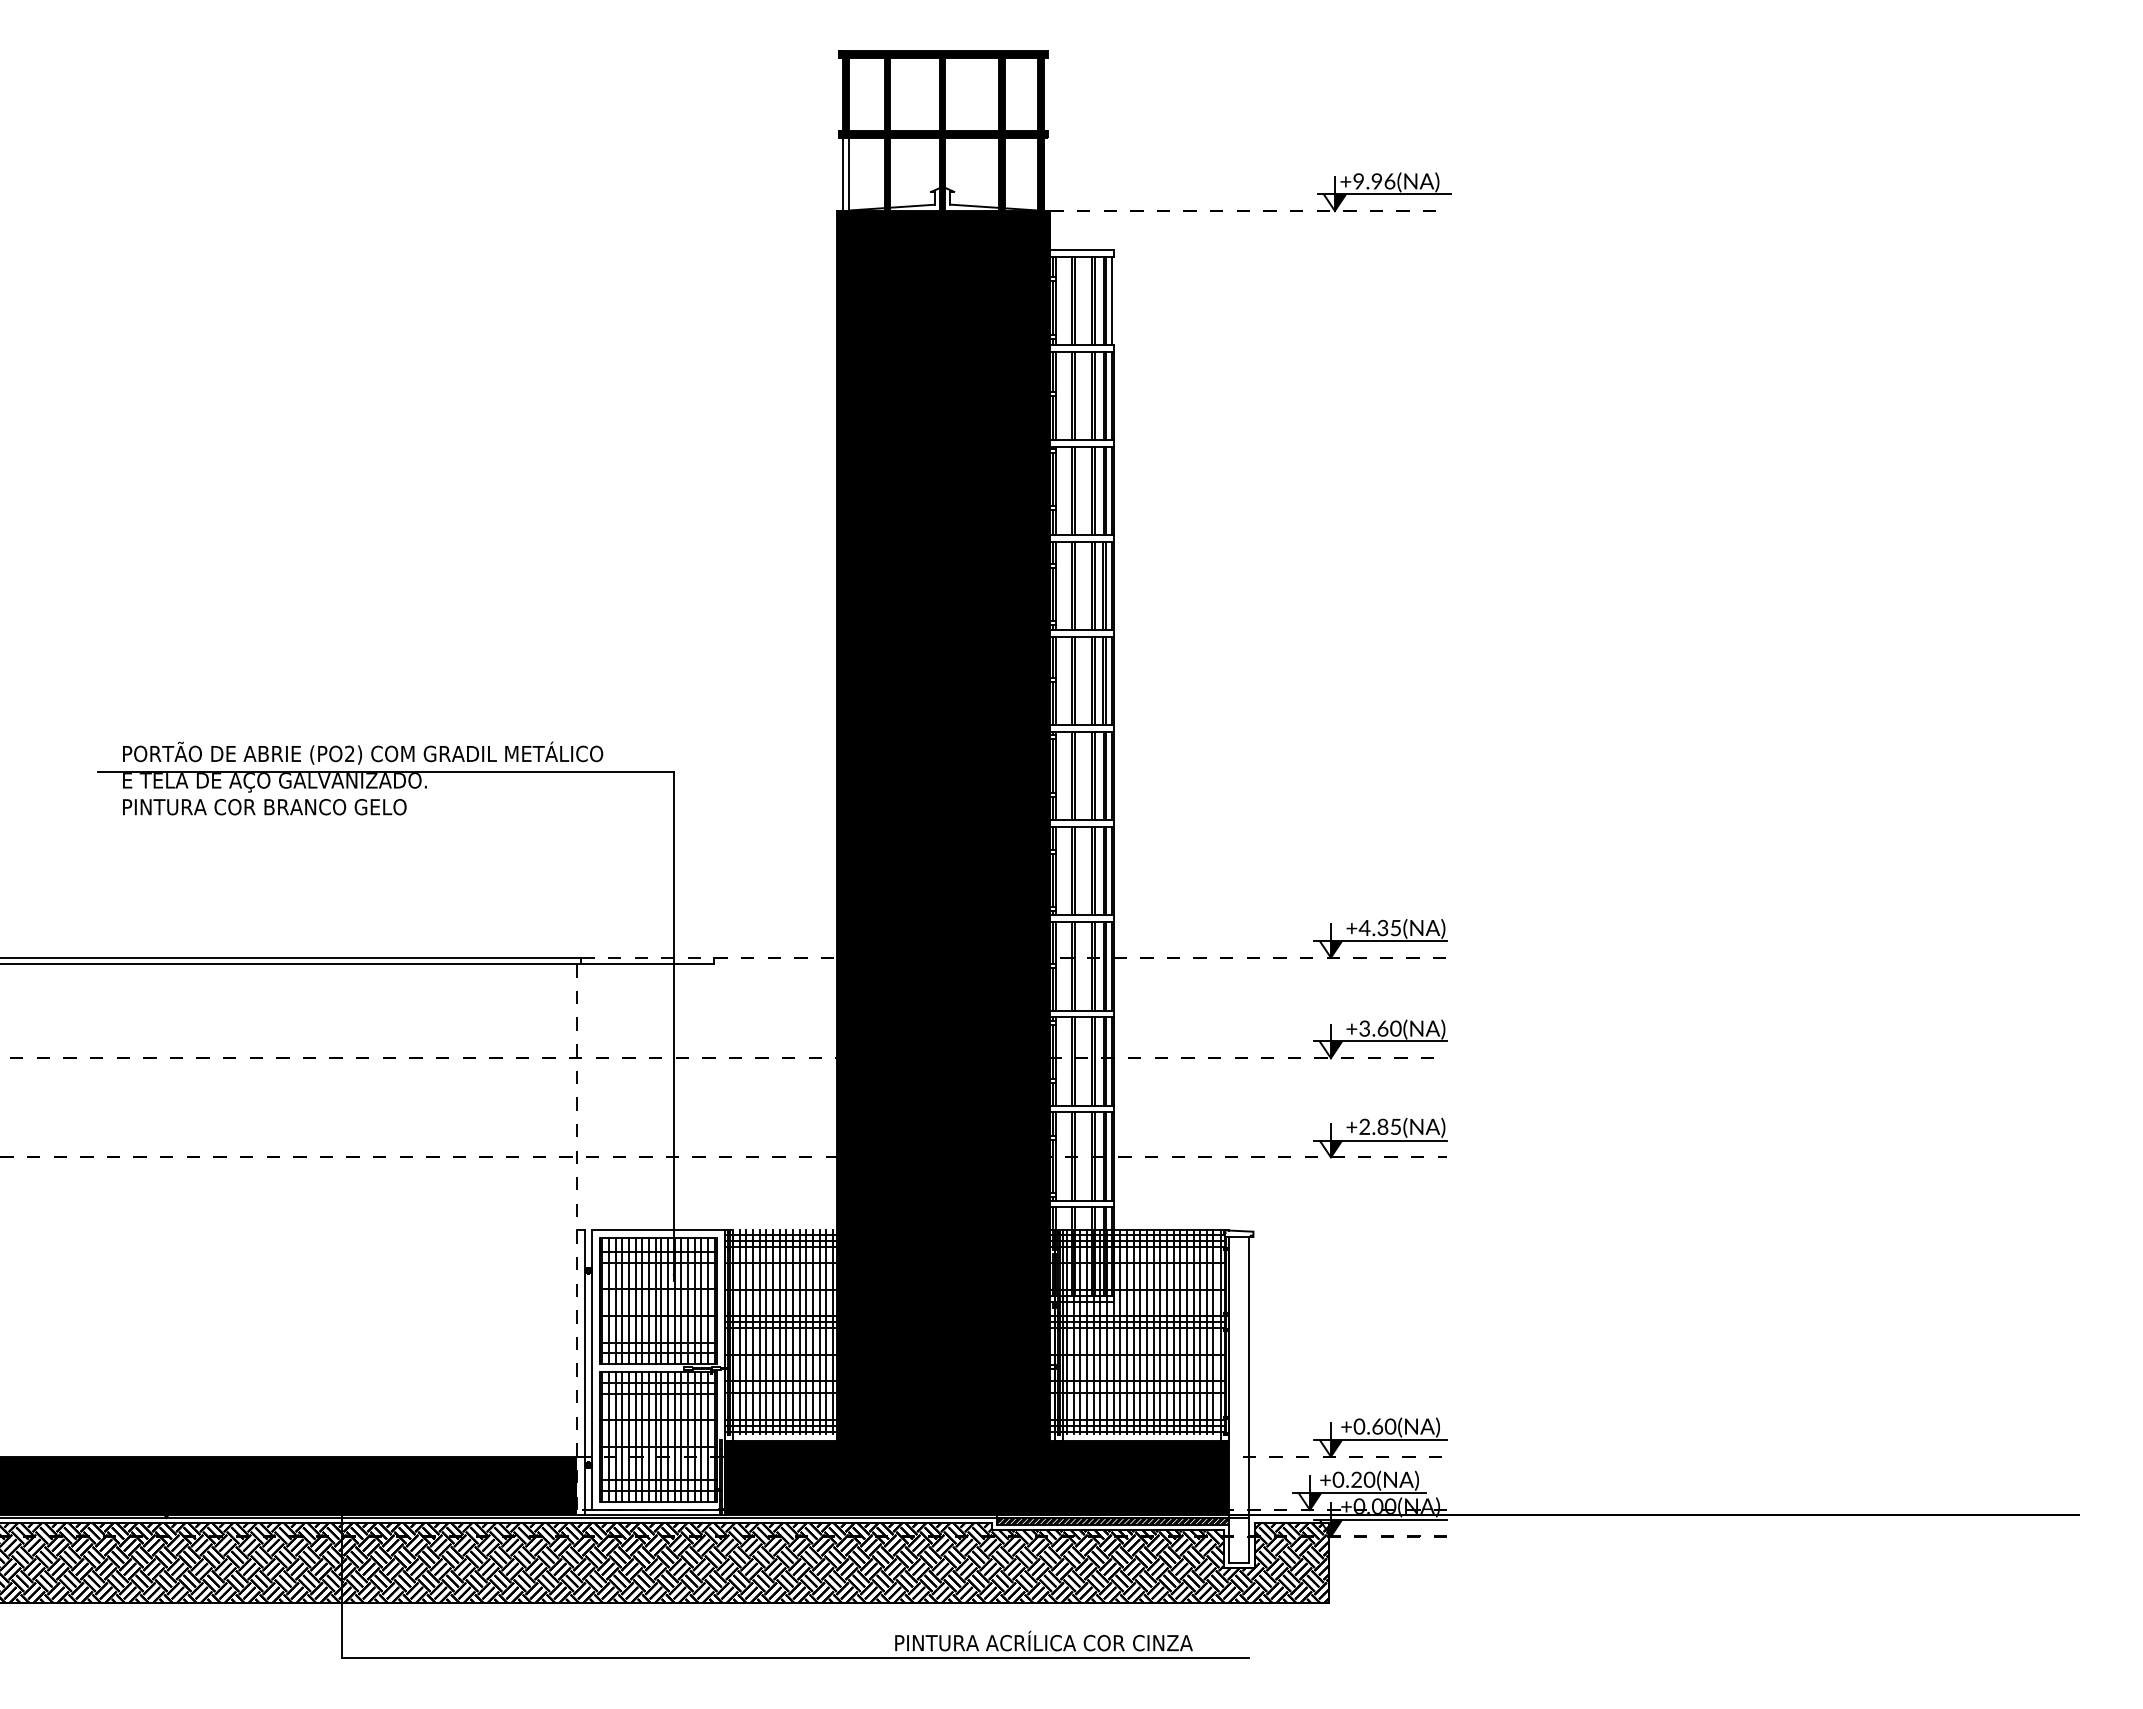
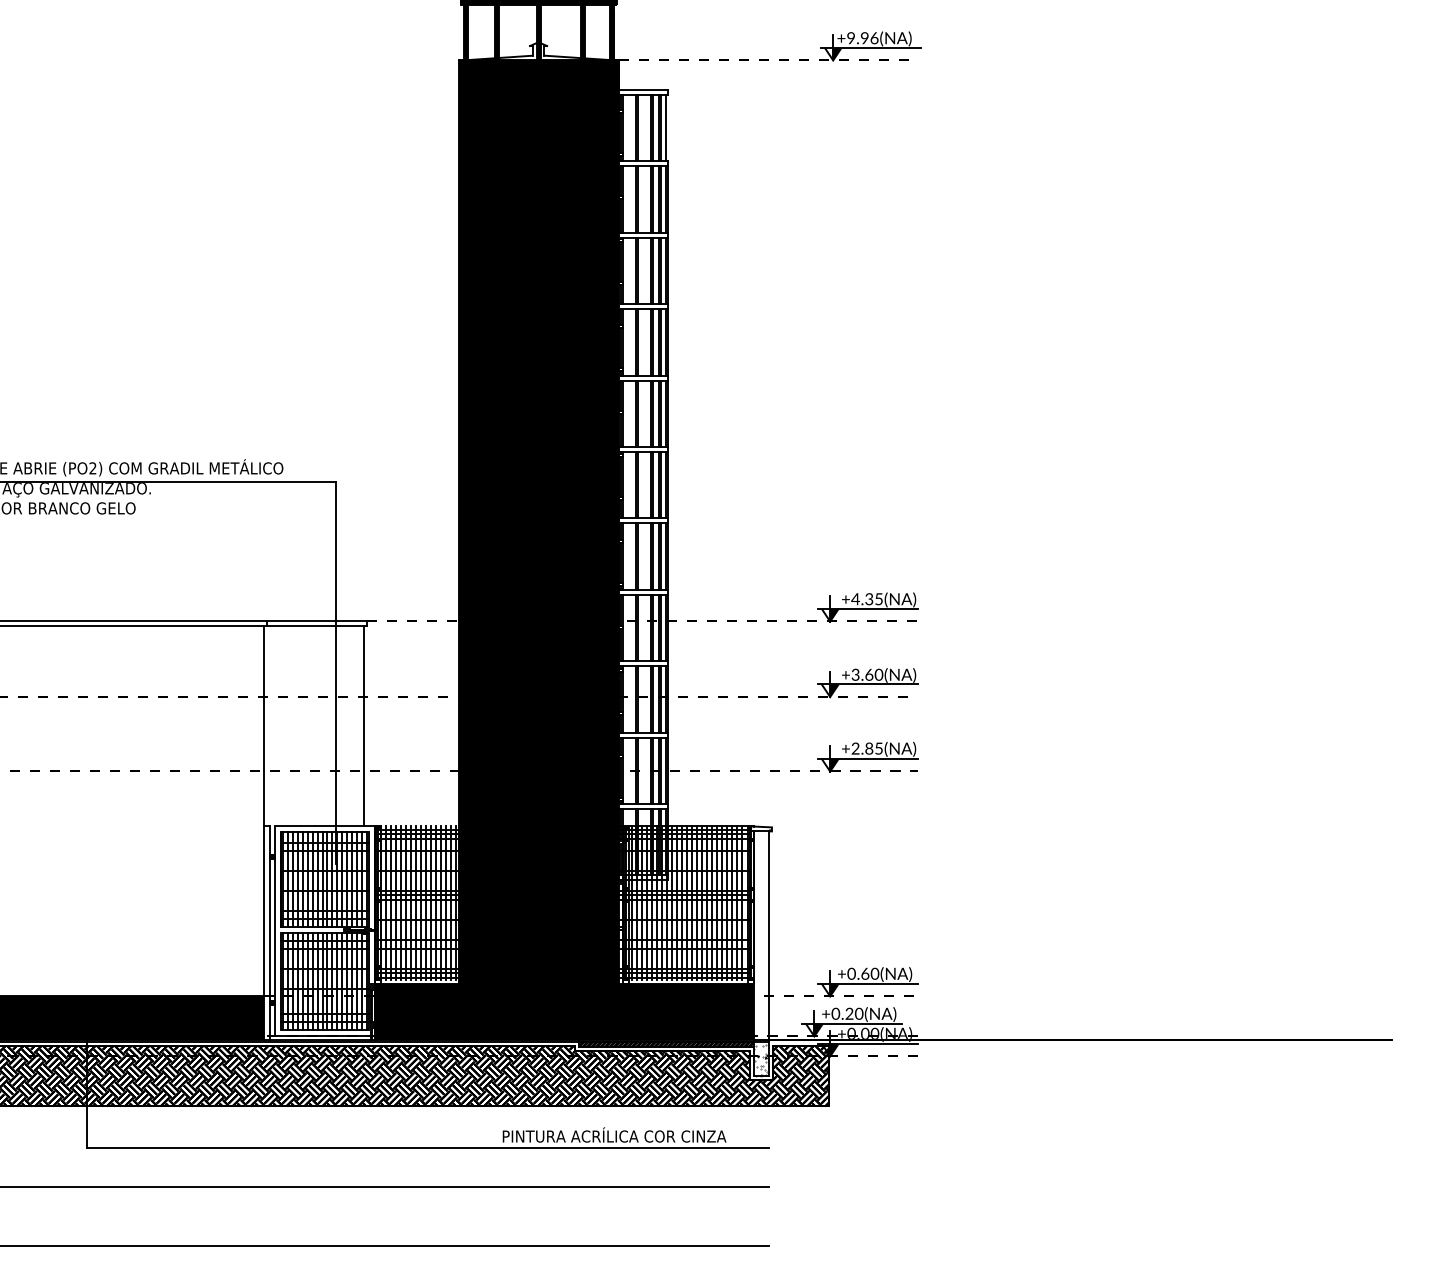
fill: (845, 173) -> (465, 32), added
line: (647, 957) -> (316, 621), dashed -> solid
line: (710, 1097) -> (364, 726), added
line: (577, 1240) -> (264, 834), dashed -> solid
hatch: (1237, 1542) -> (759, 1060), added

